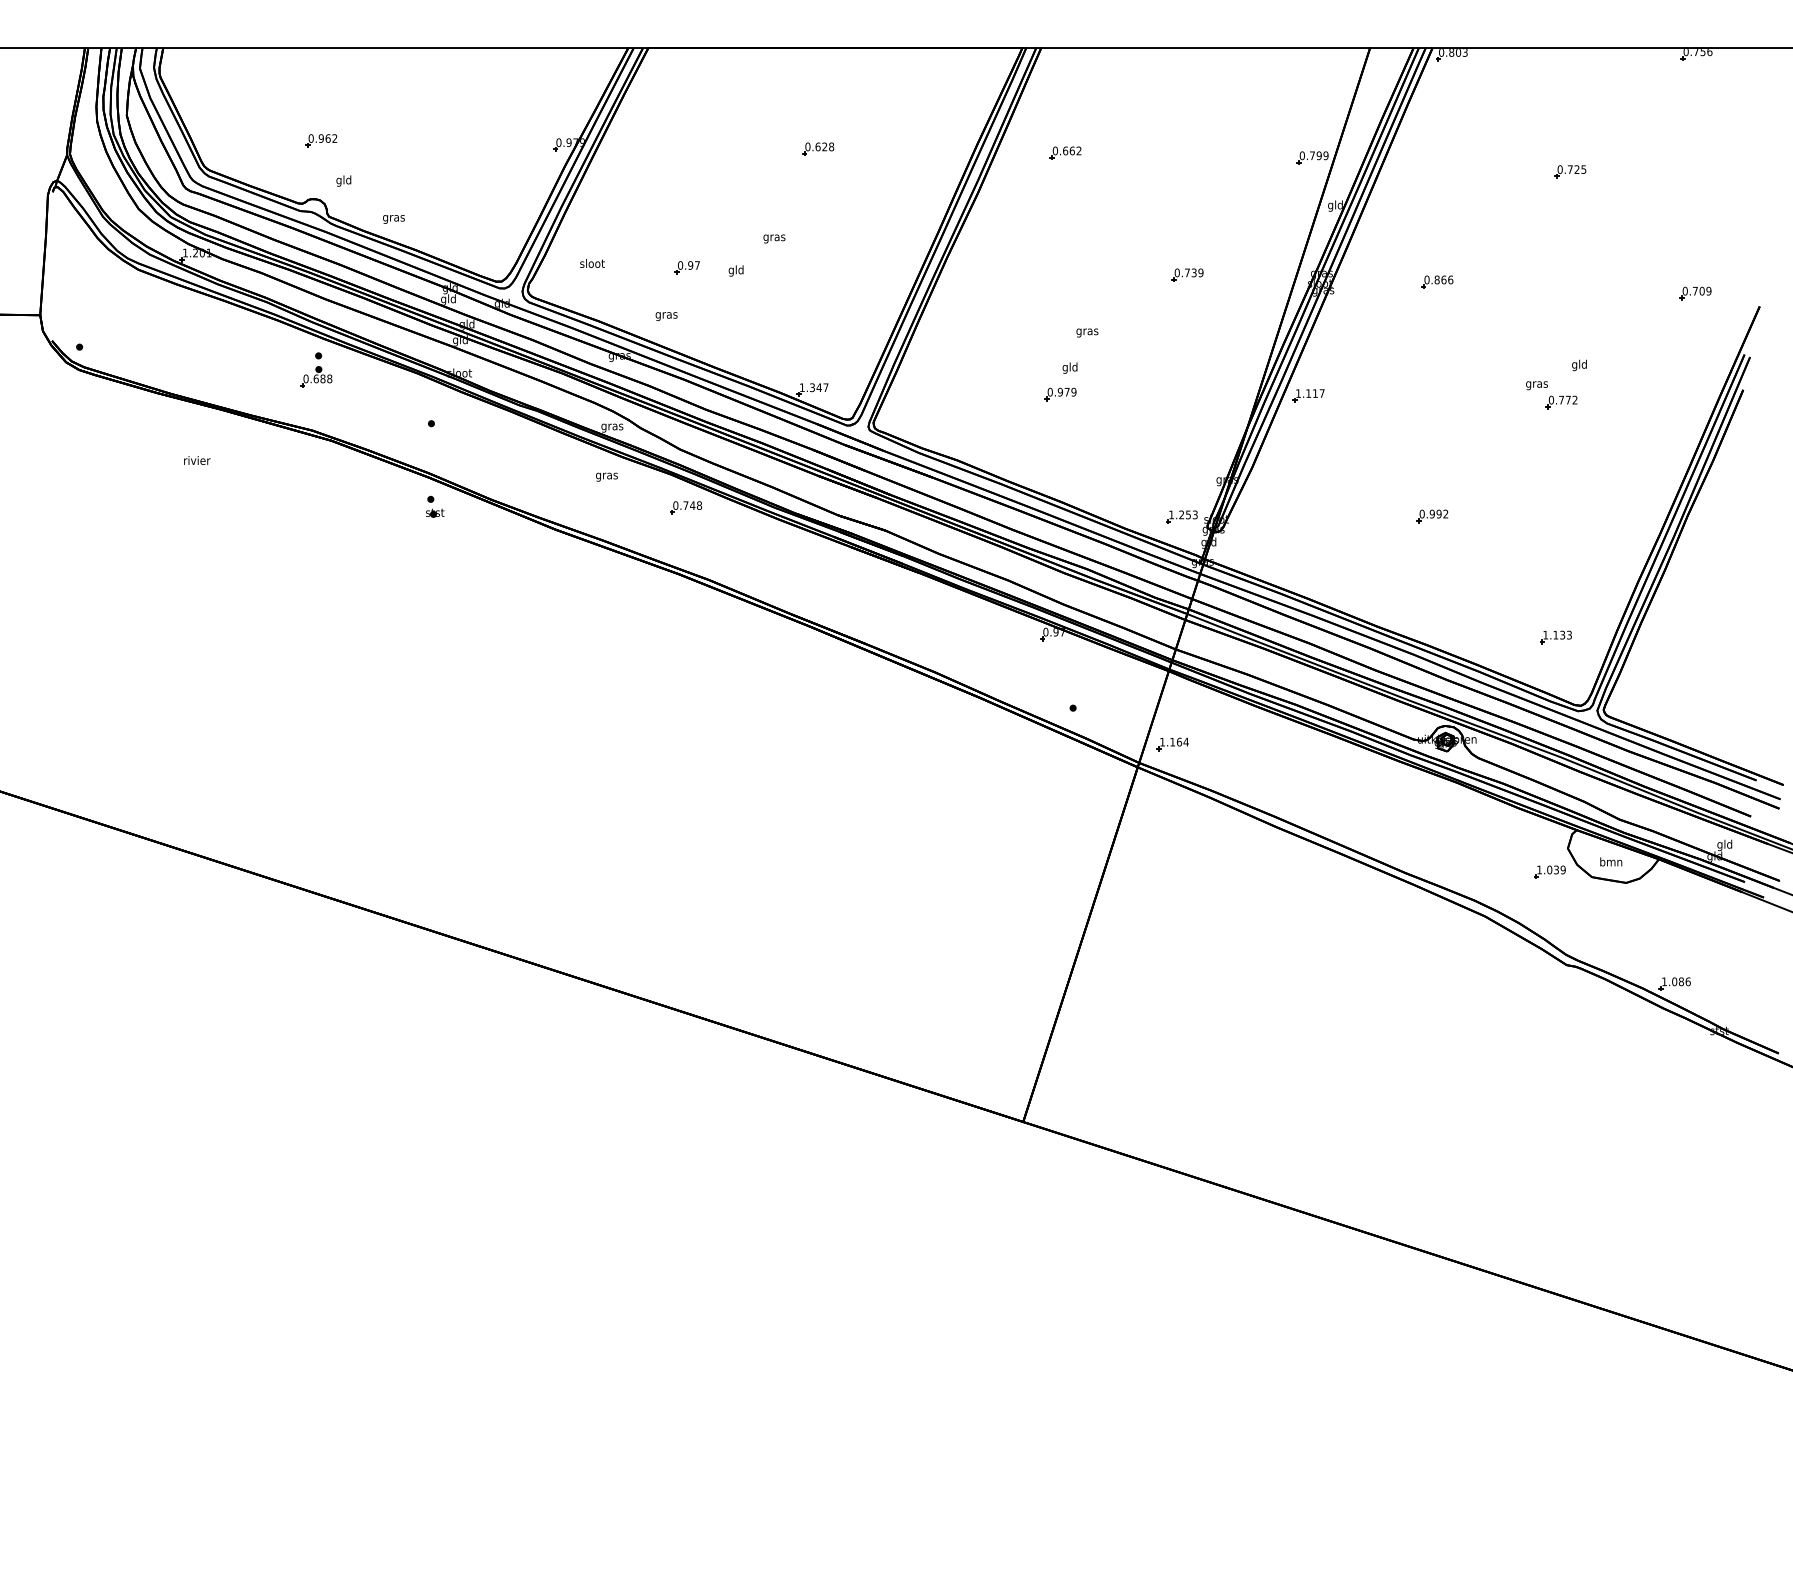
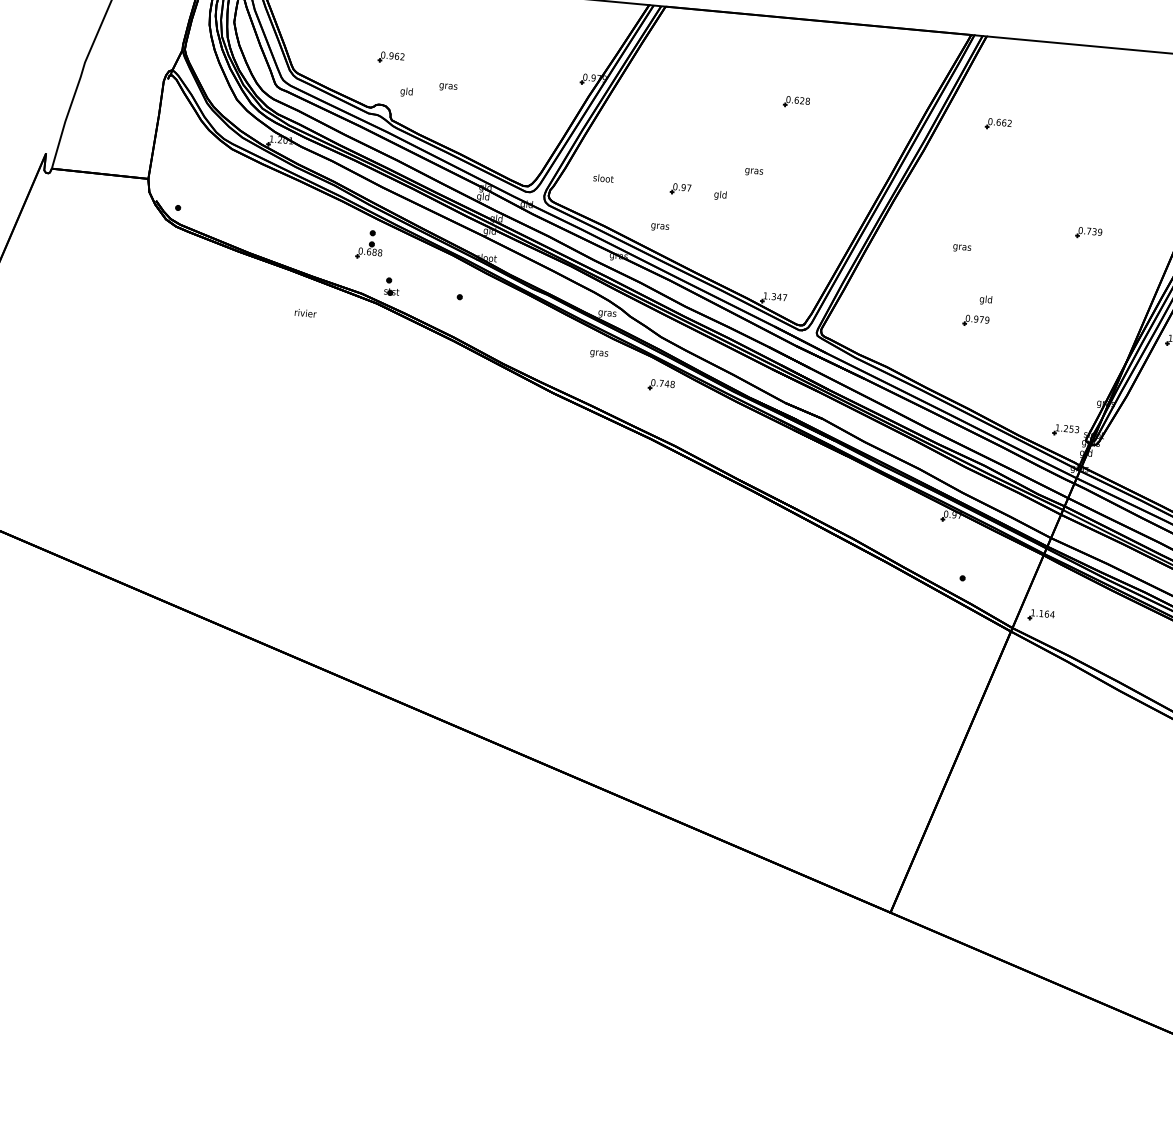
text: (393, 219) -> (448, 87), moved
text: (1087, 332) -> (962, 248), moved
text: (197, 460) -> (305, 313), moved
part: (435, 506) -> (392, 286), moved

